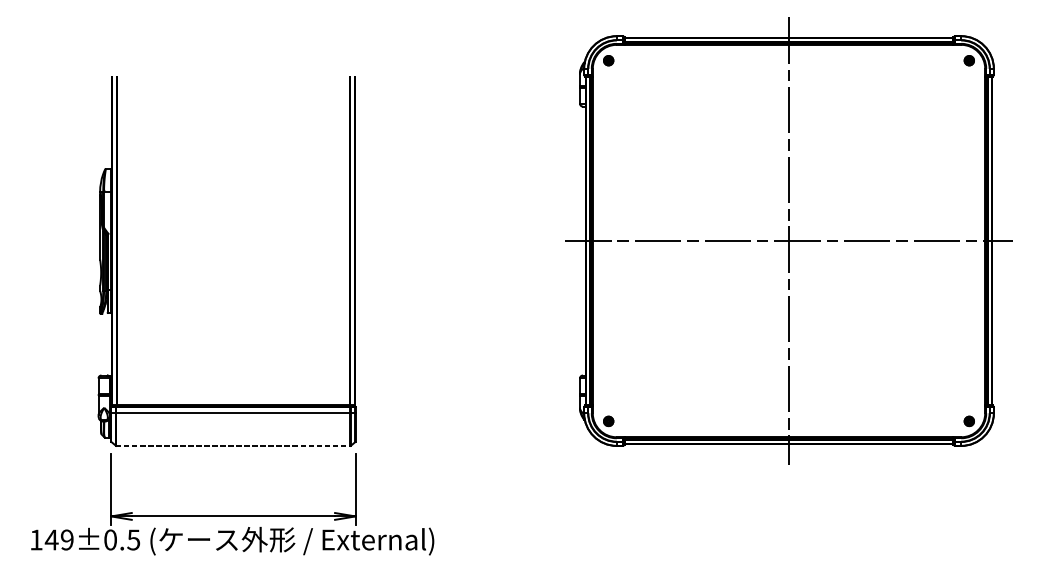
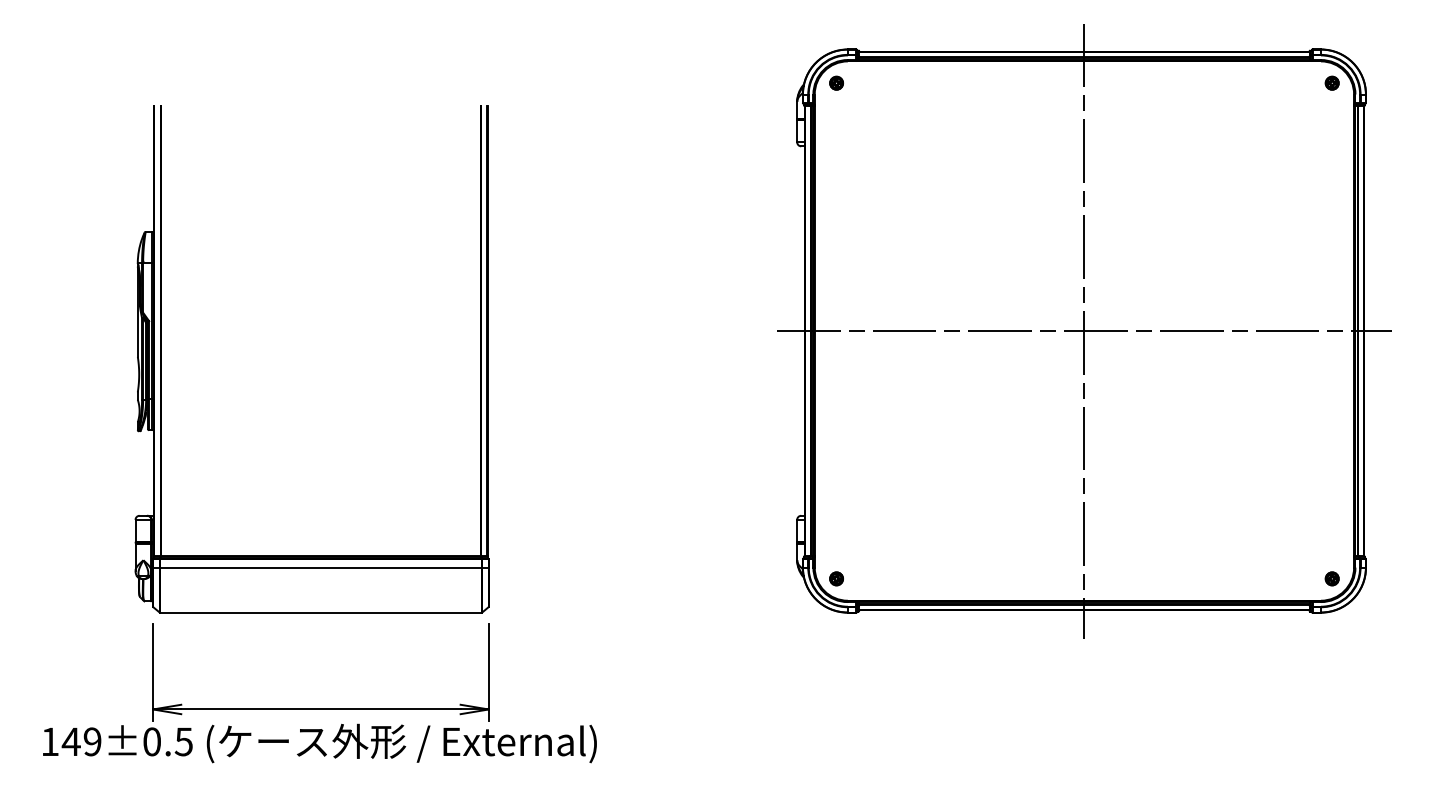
line: (233, 445) -> (320, 612), dashed -> solid

